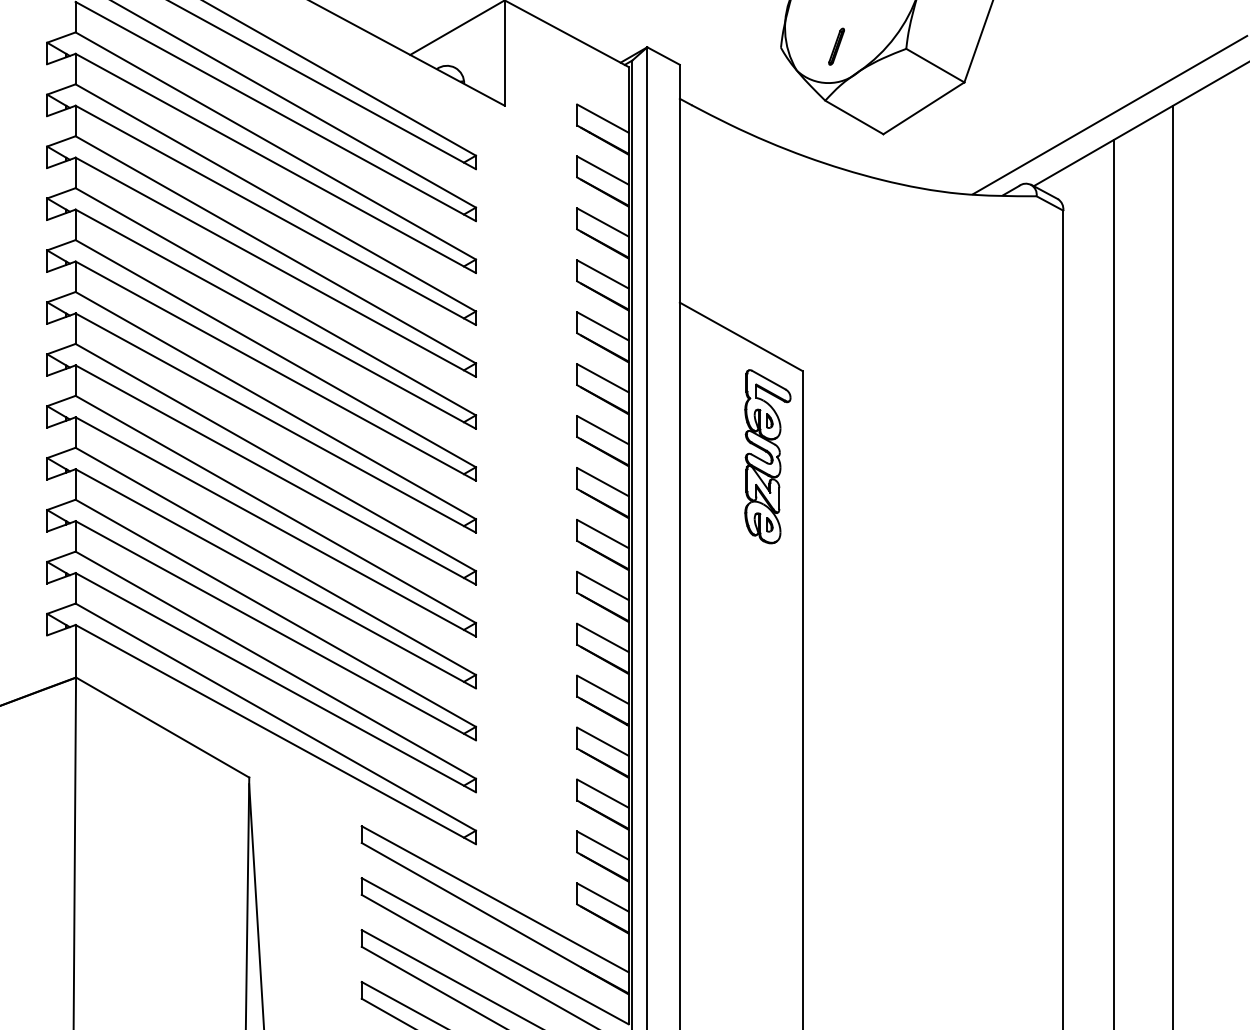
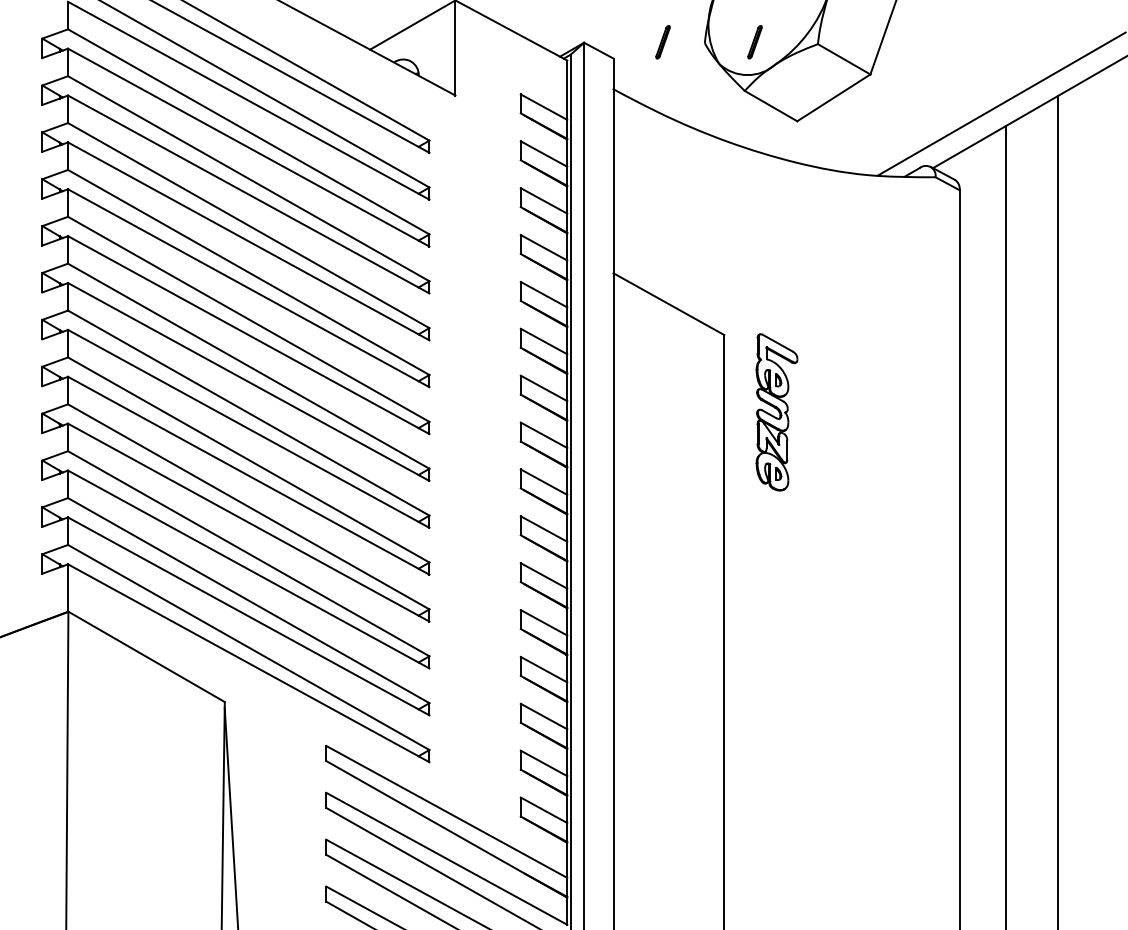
part: (734, 46) -> (662, 42), added
part: (767, 456) -> (776, 412), moved

